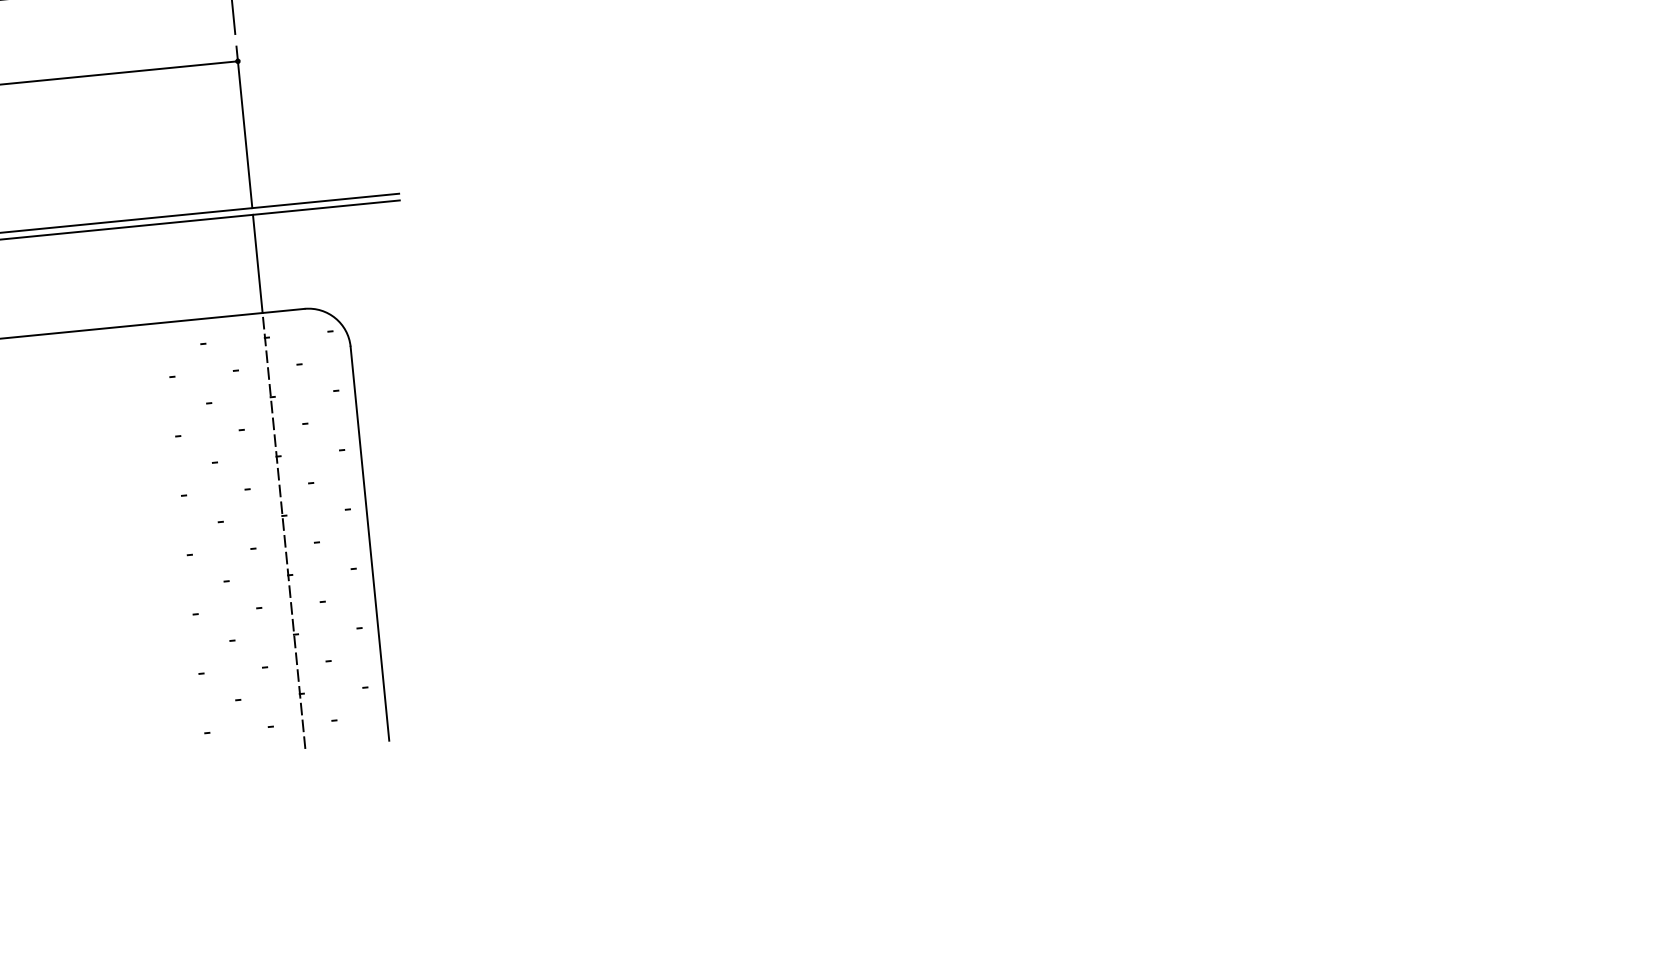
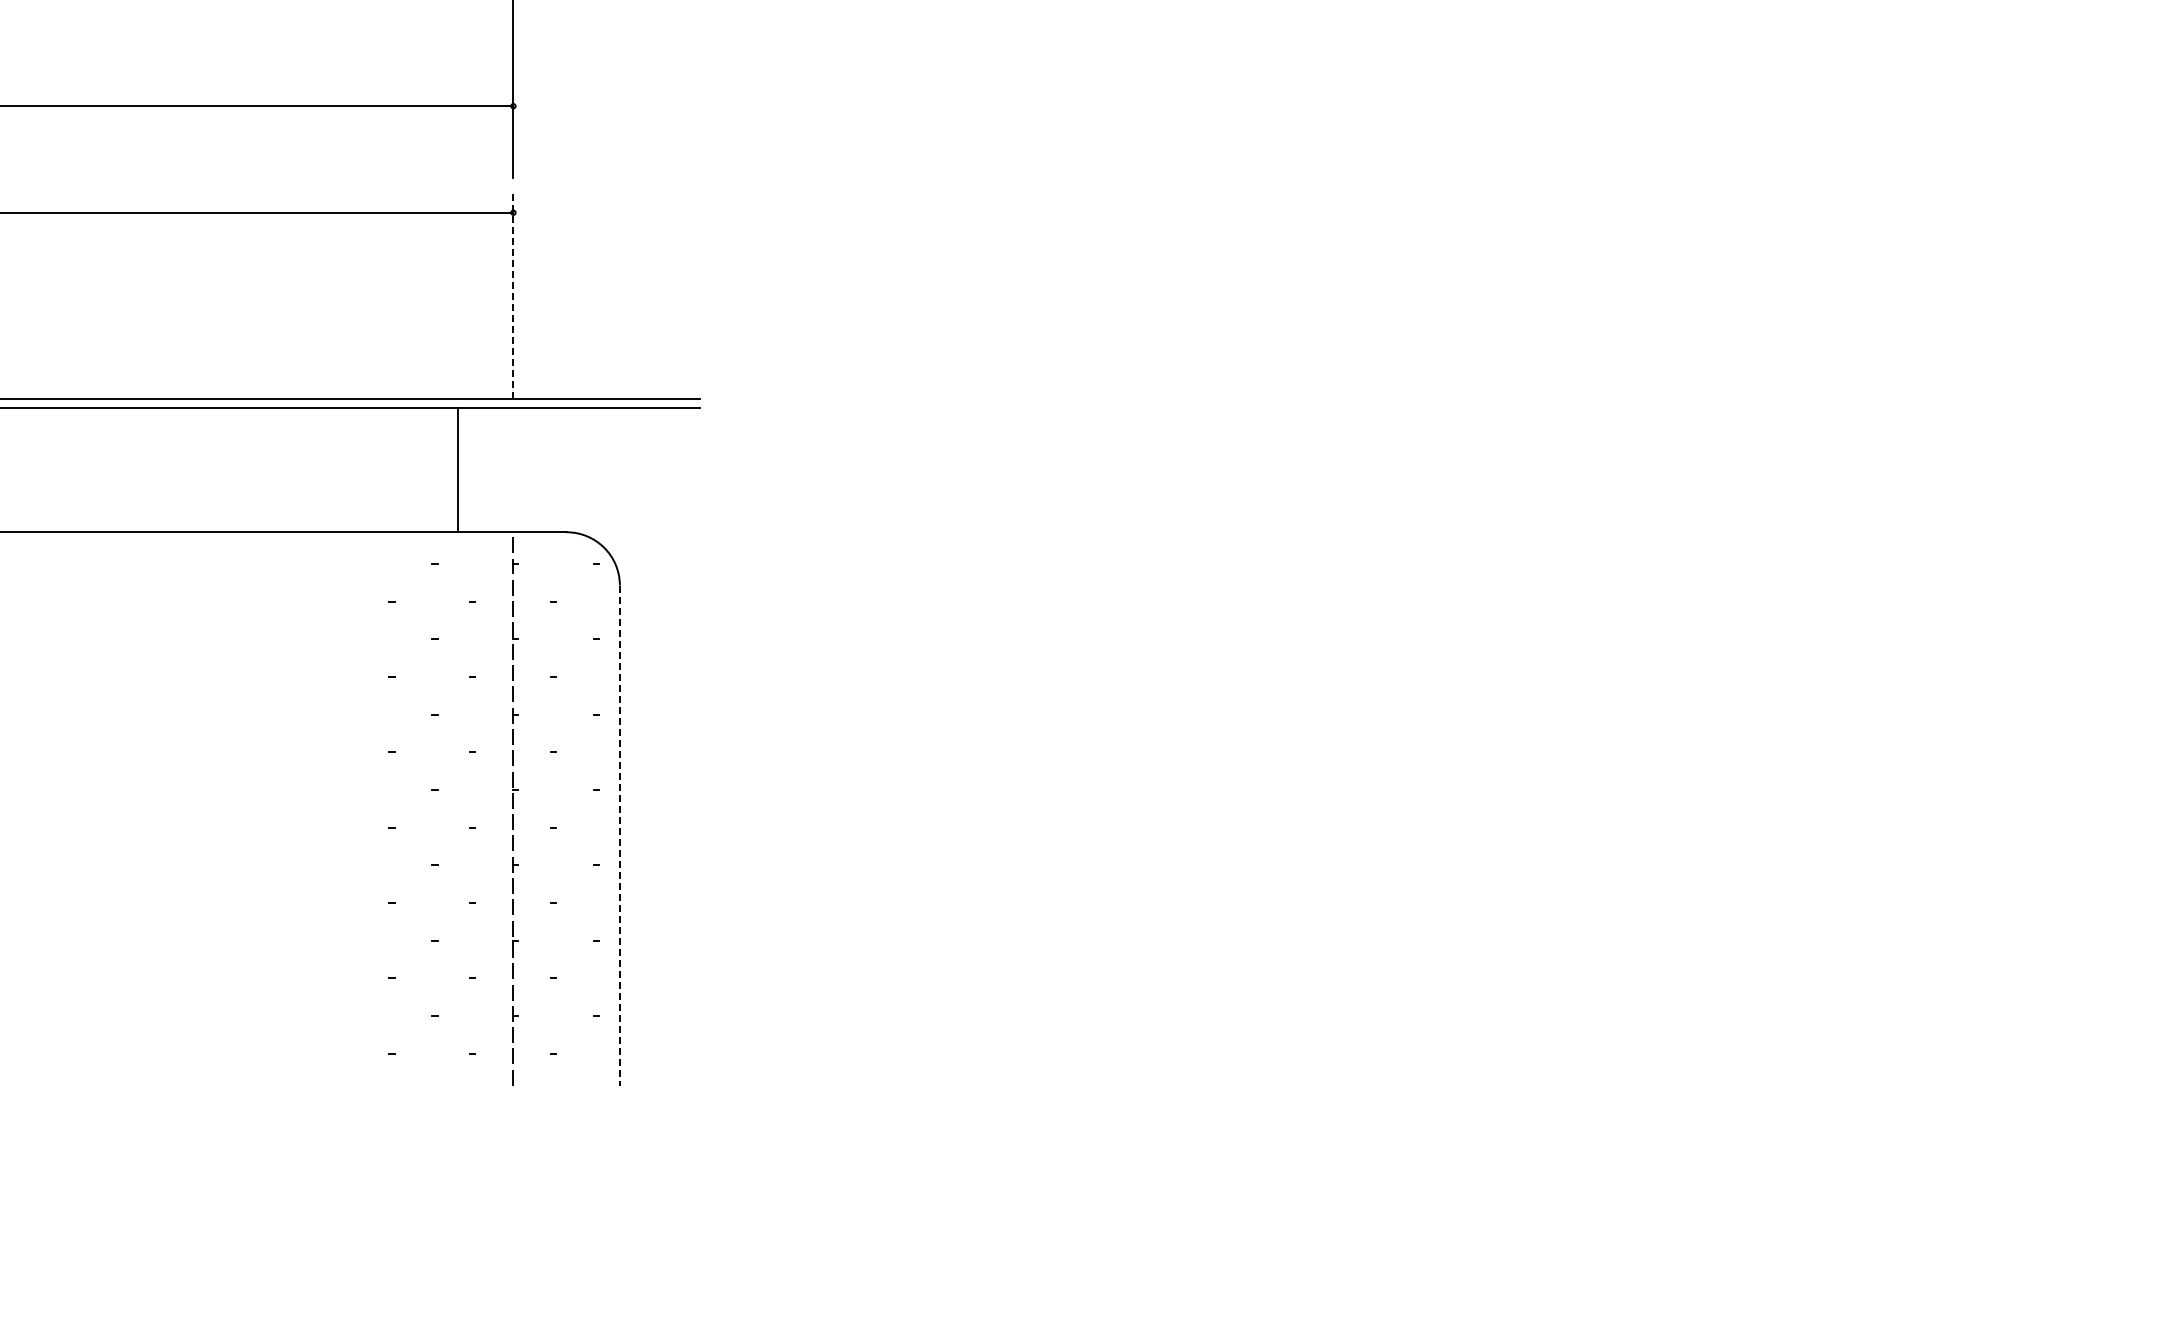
line: (244, 127) -> (513, 296), solid -> dashed
line: (257, 263) -> (458, 469), moved
line: (369, 544) -> (619, 836), solid -> dashed

